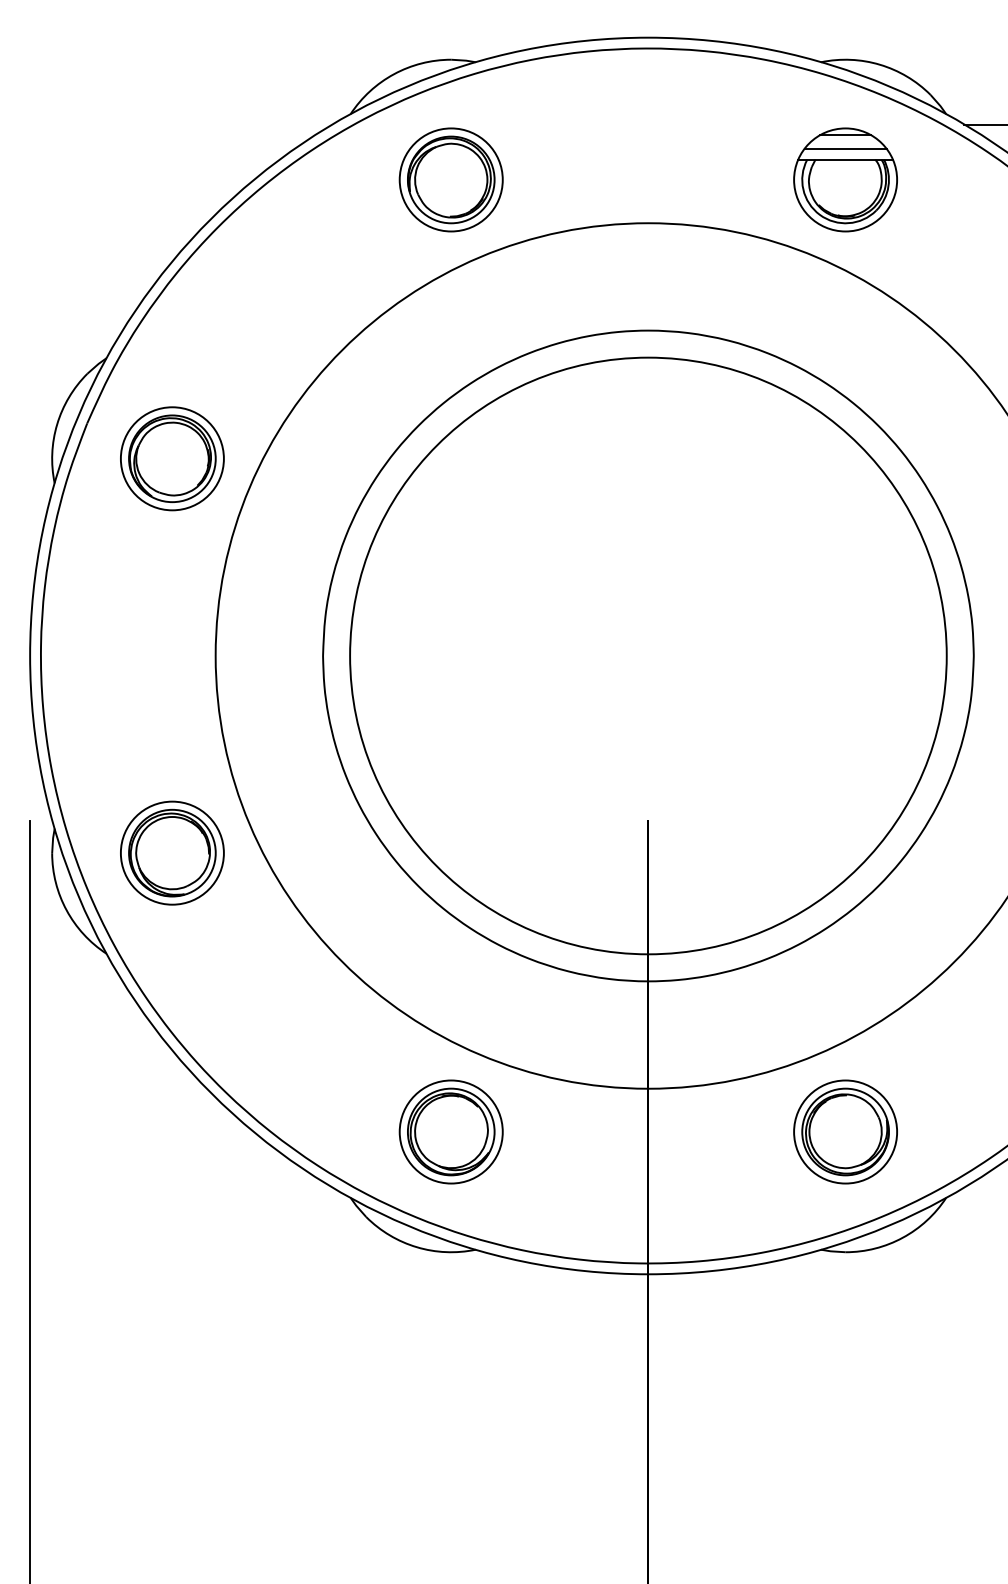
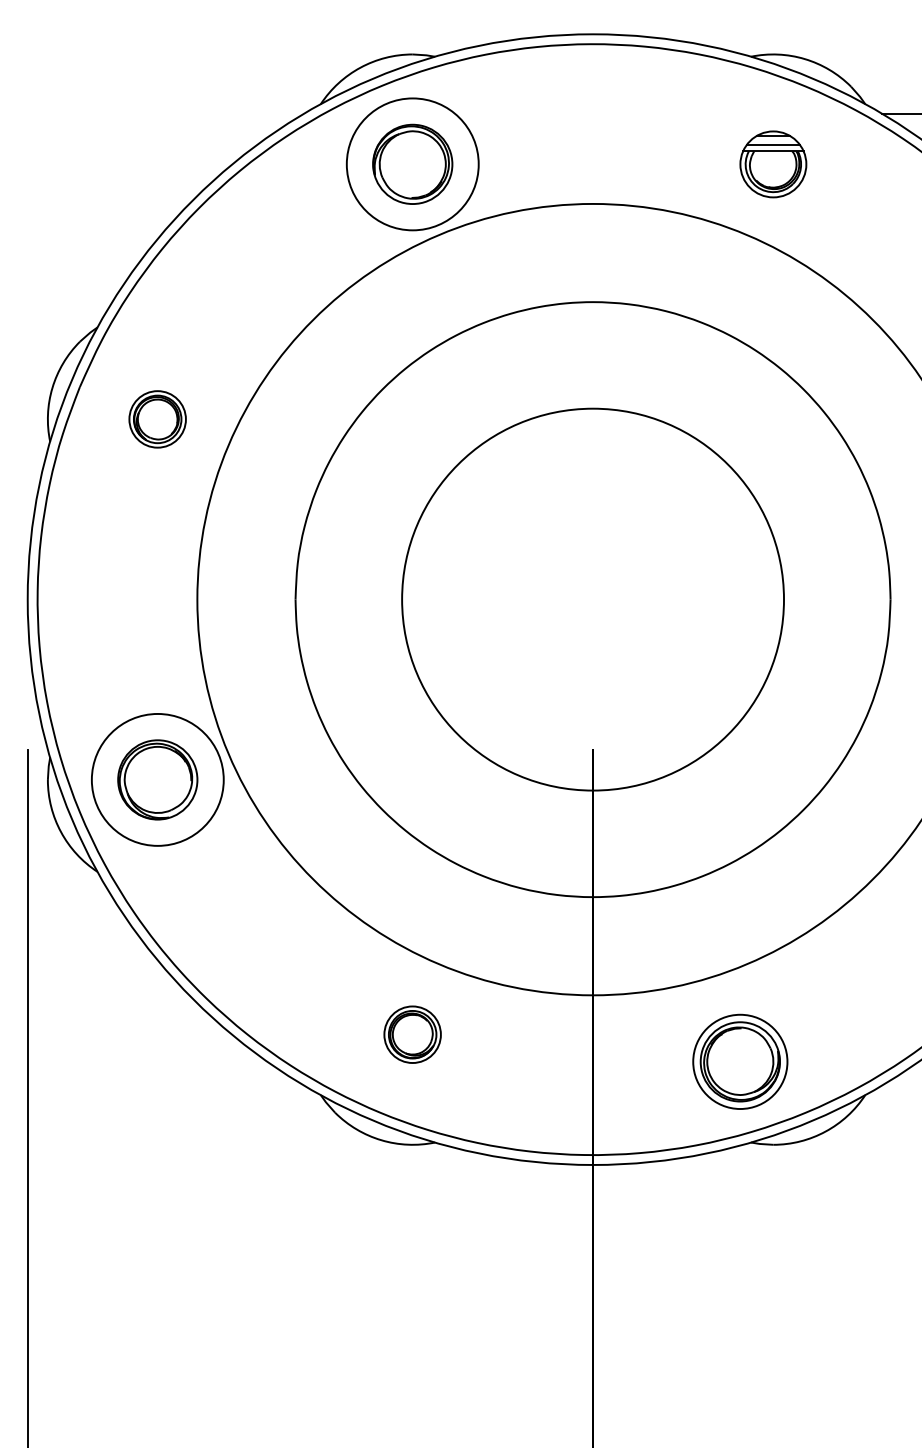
circle: (450, 180) -> (412, 164), size x1.4
part: (845, 180) -> (773, 164), size x0.7
part: (172, 458) -> (157, 419), size x0.6
circle: (647, 655) -> (592, 599), size x0.7
circle: (172, 852) -> (157, 779), size x1.4
part: (450, 1131) -> (412, 1034), size x0.6
part: (845, 1131) -> (740, 1061), moved

